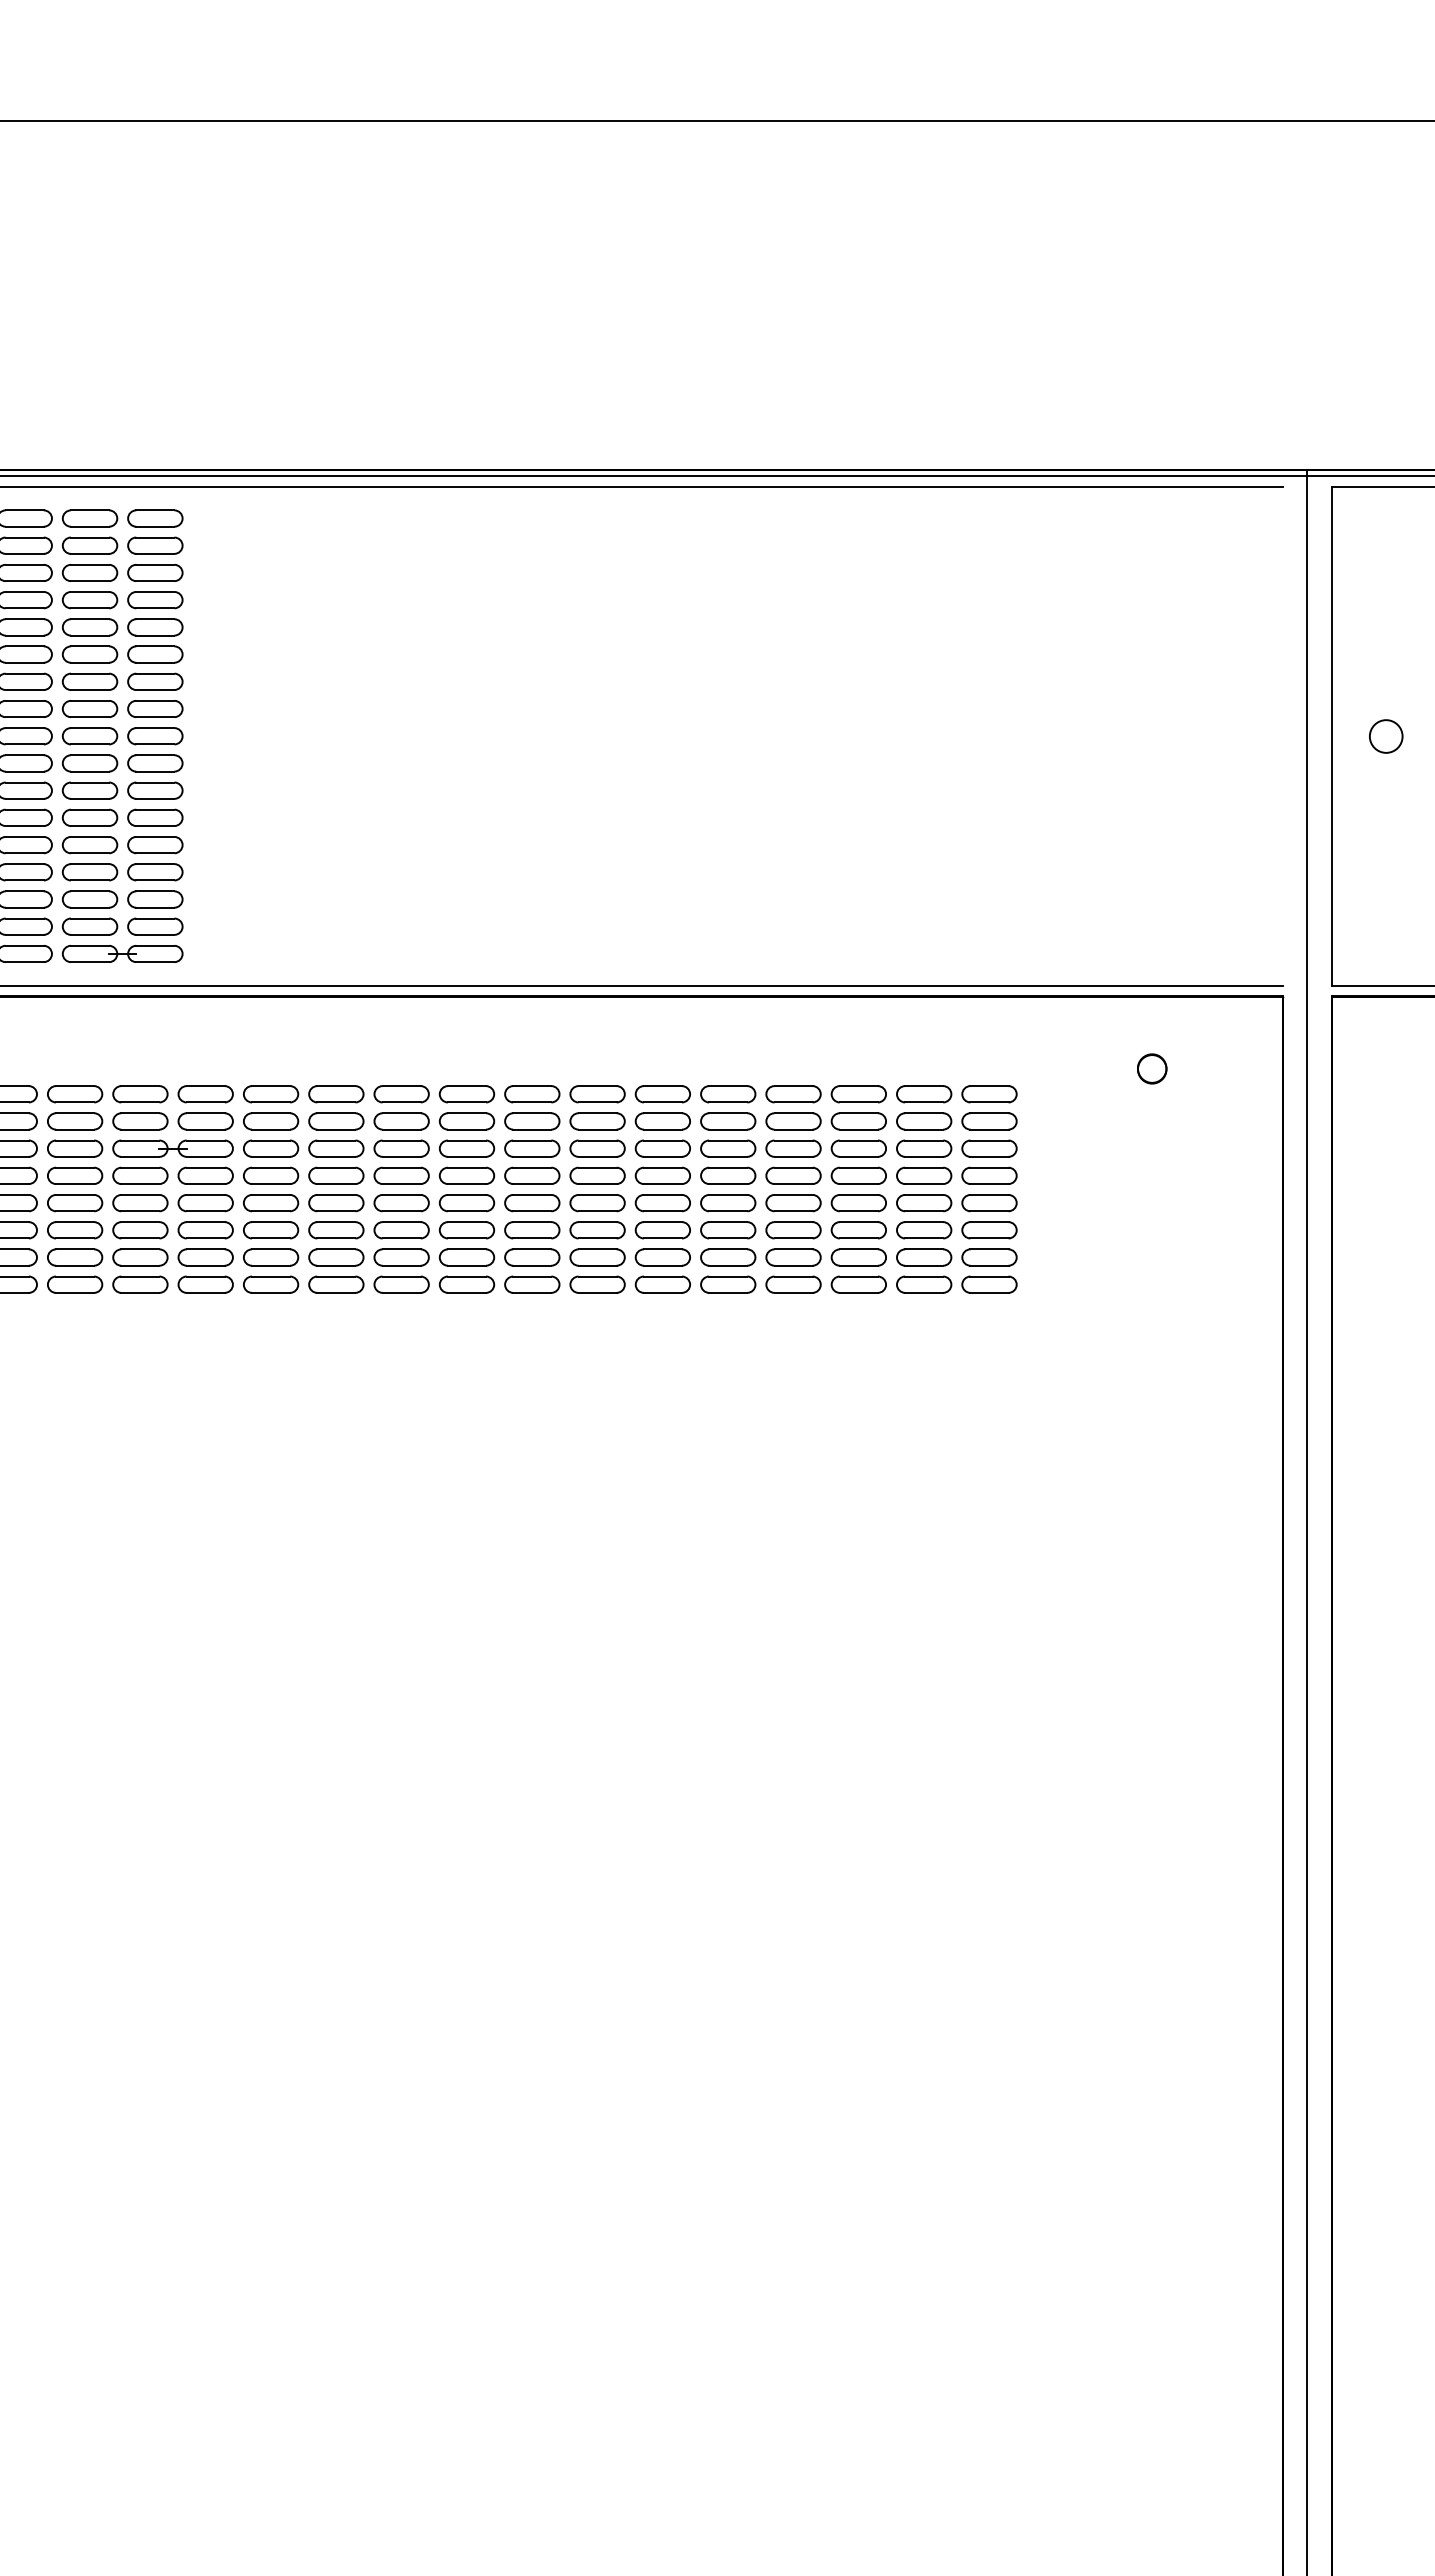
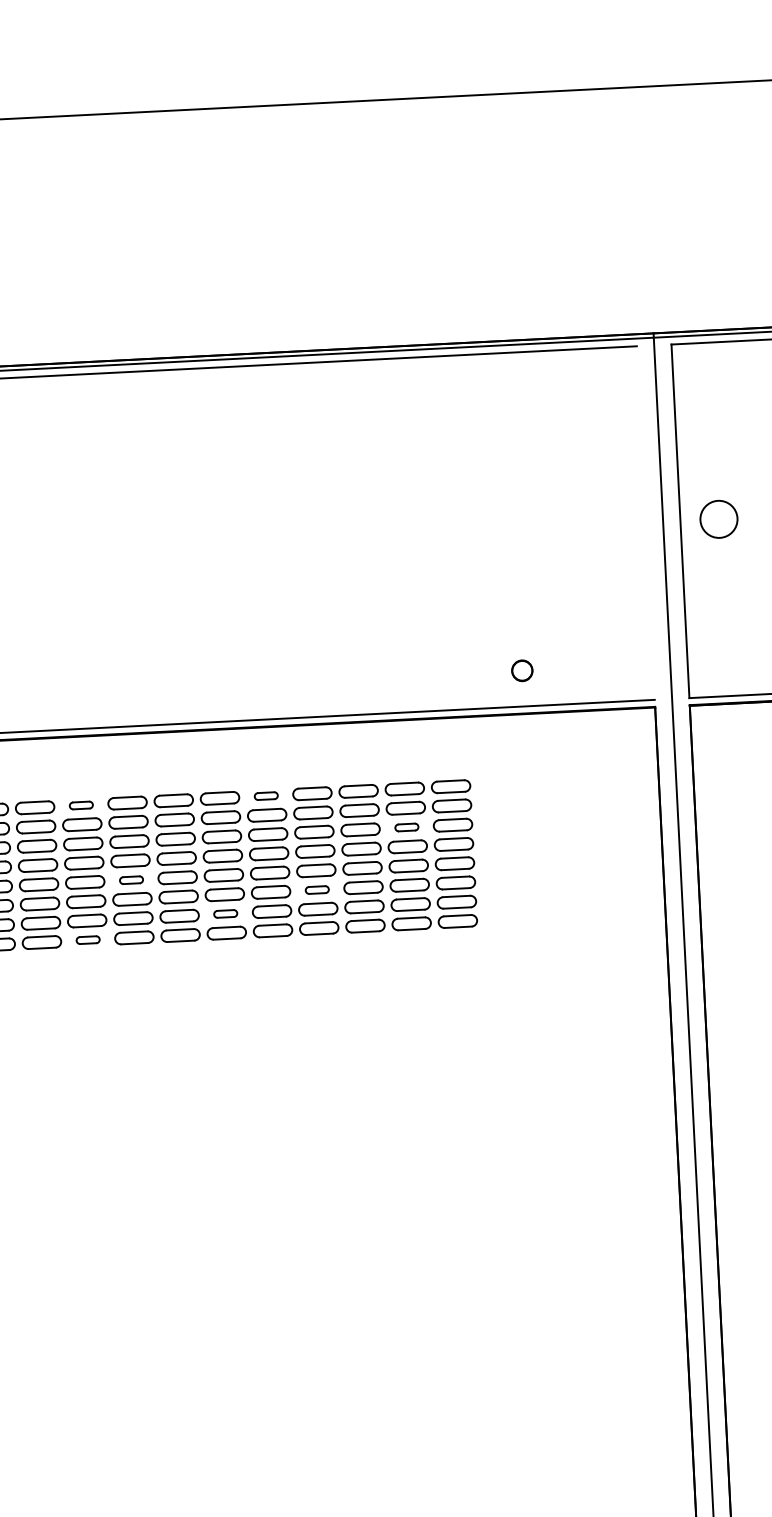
circle: (1385, 736) -> (718, 519), size x1.6
part: (1152, 1068) -> (522, 670), moved
part: (466, 1094) -> (81, 805), size x0.6
part: (728, 1094) -> (266, 796), size x0.6
part: (924, 1148) -> (407, 827), size x0.6
part: (532, 1203) -> (131, 880), size x0.6
part: (793, 1230) -> (317, 890), size x0.6
part: (662, 1257) -> (225, 913), size x0.6
part: (466, 1284) -> (87, 940), size x0.6

